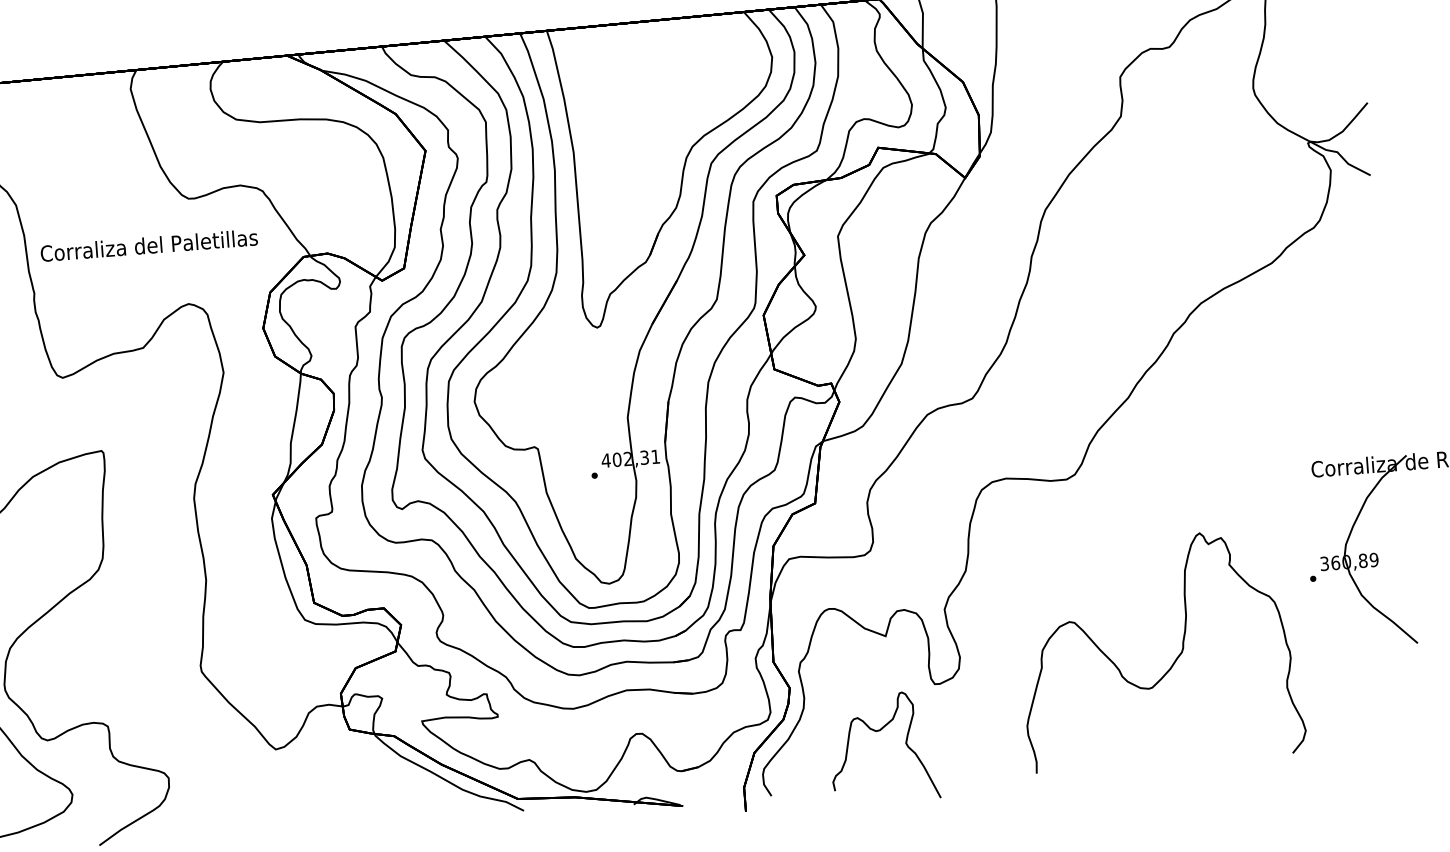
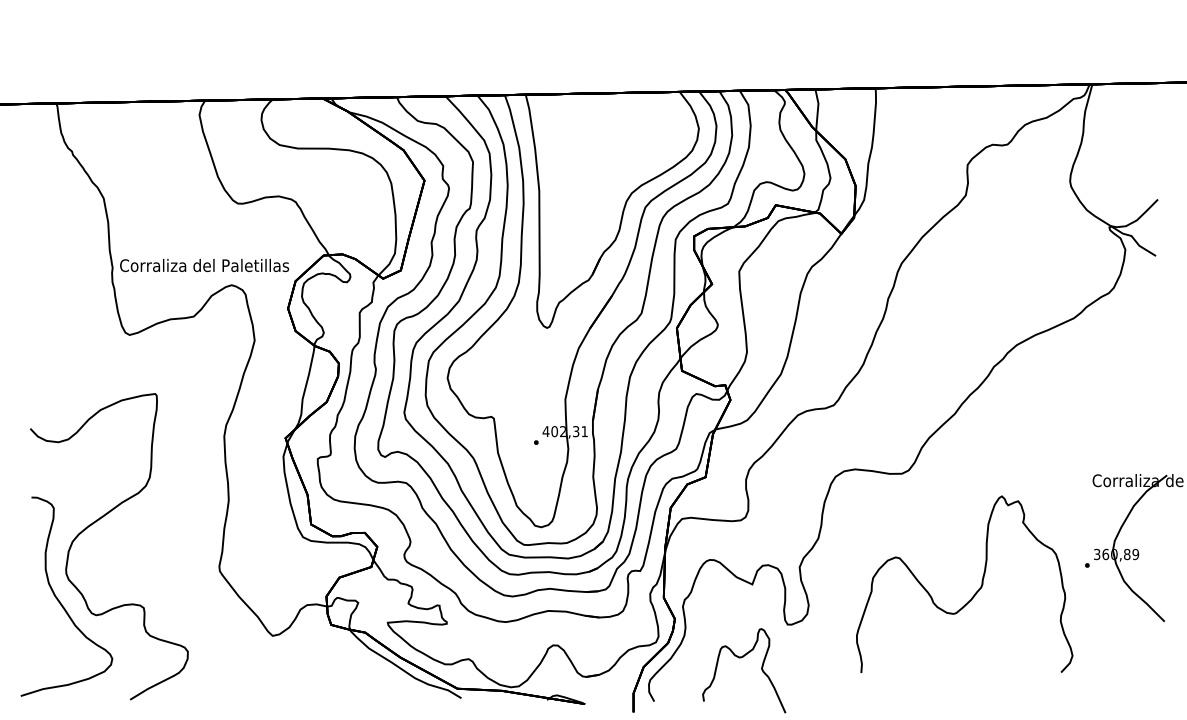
text: (149, 245) -> (204, 265), moved
curve: (1173, 660) -> (974, 593), moved

